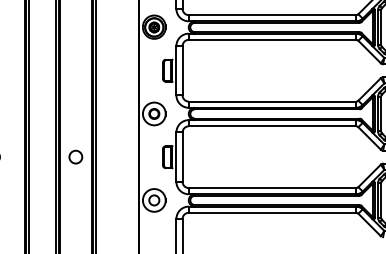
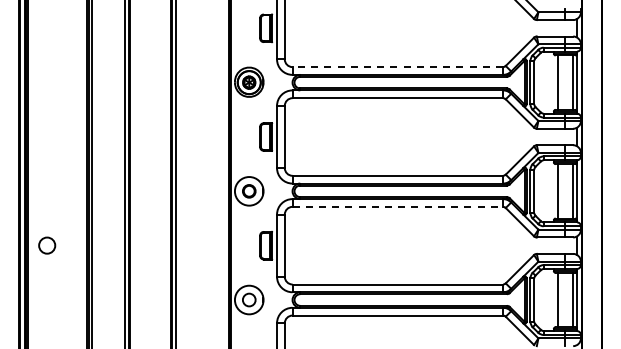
line: (272, 15) -> (397, 67), solid -> dashed
line: (273, 126) -> (398, 206), solid -> dashed
circle: (75, 157) -> (150, 245), removed

